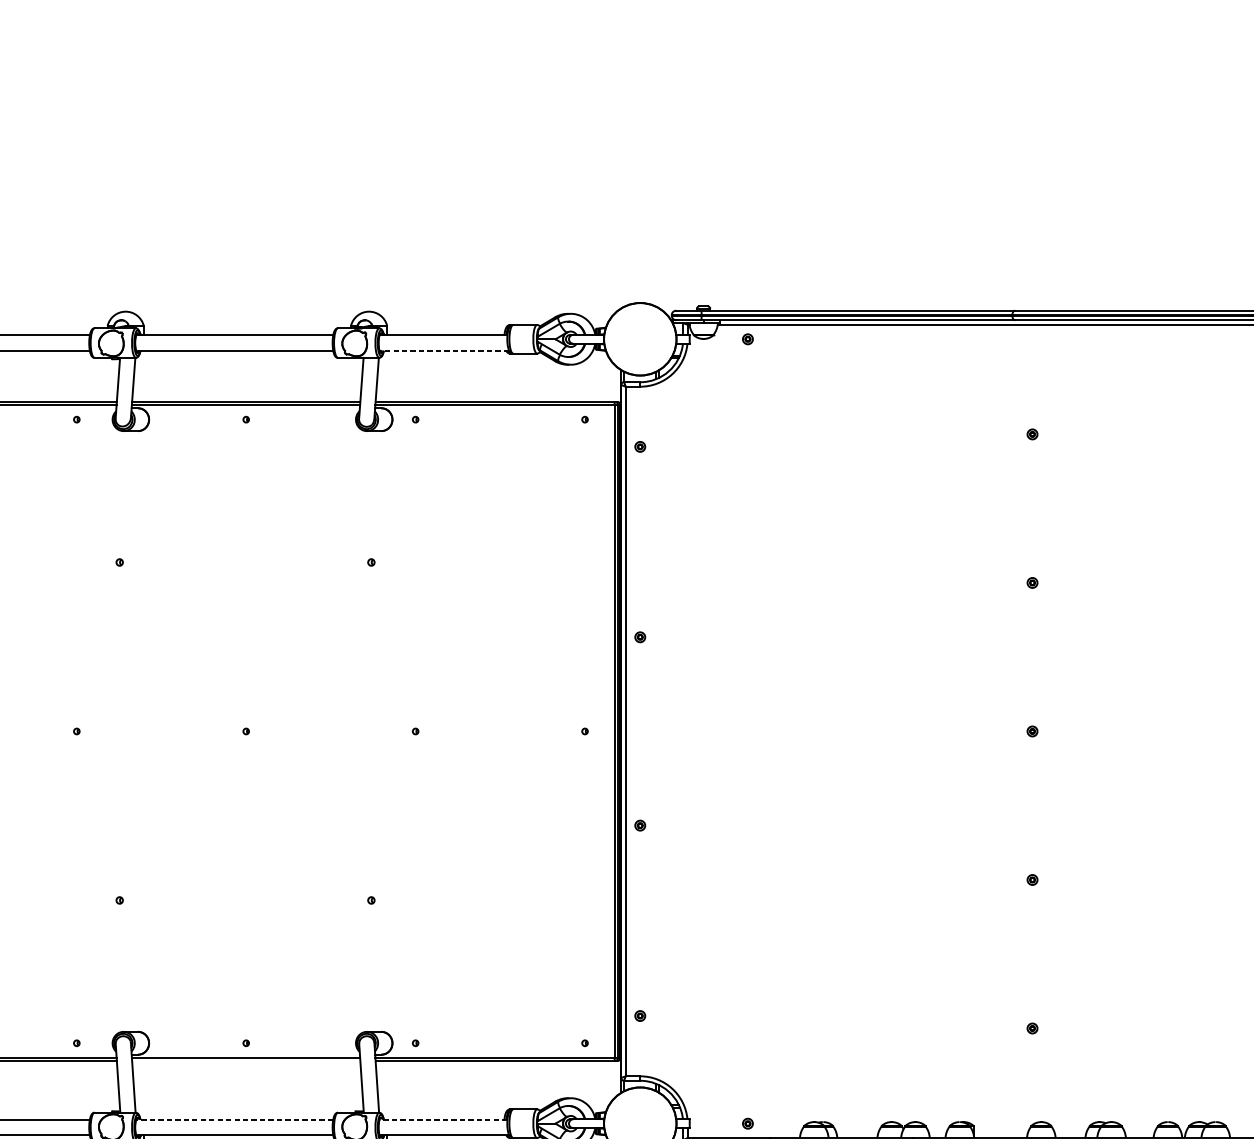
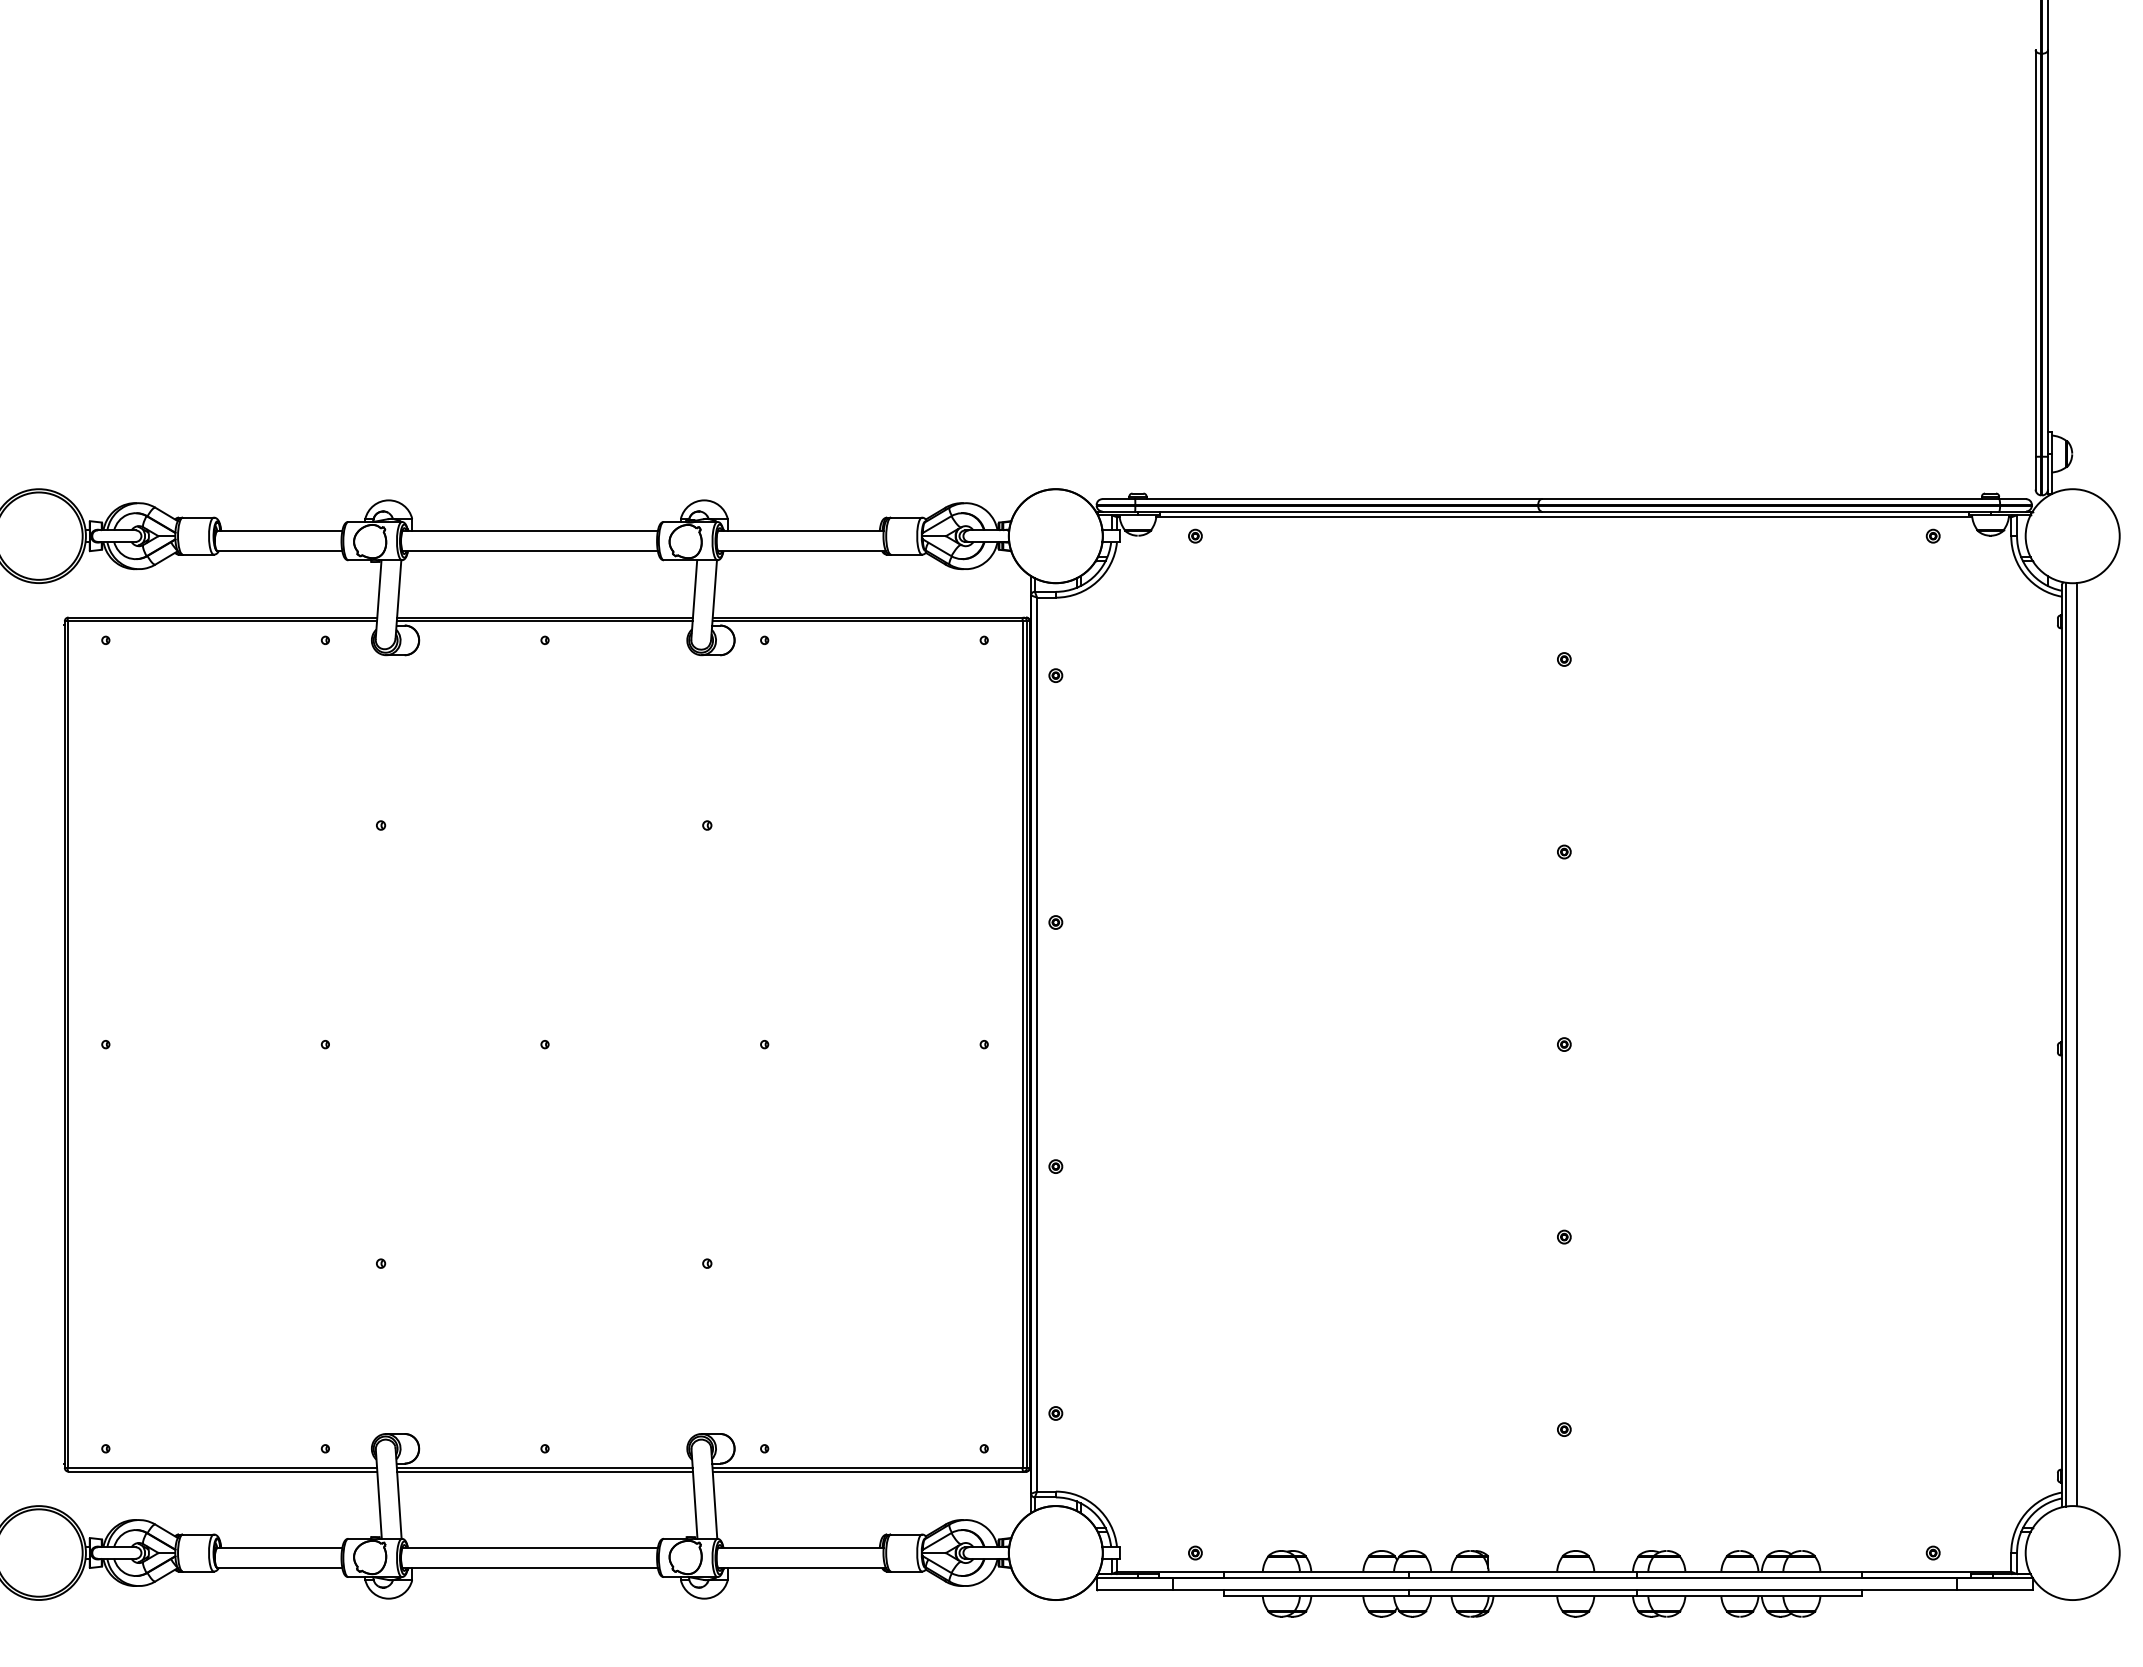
line: (444, 350) -> (801, 550), dashed -> solid
line: (245, 1060) -> (544, 1471), added
line: (235, 1120) -> (530, 1548), dashed -> solid
line: (443, 1120) -> (800, 1548), dashed -> solid

